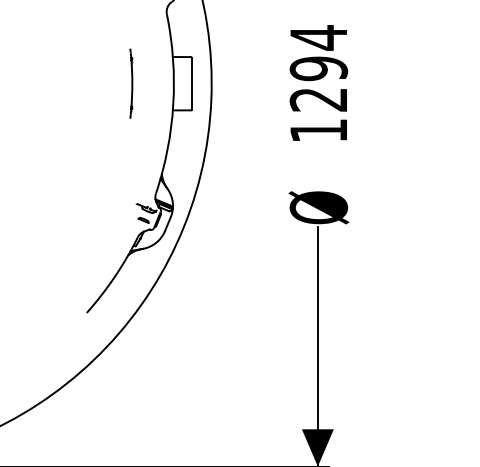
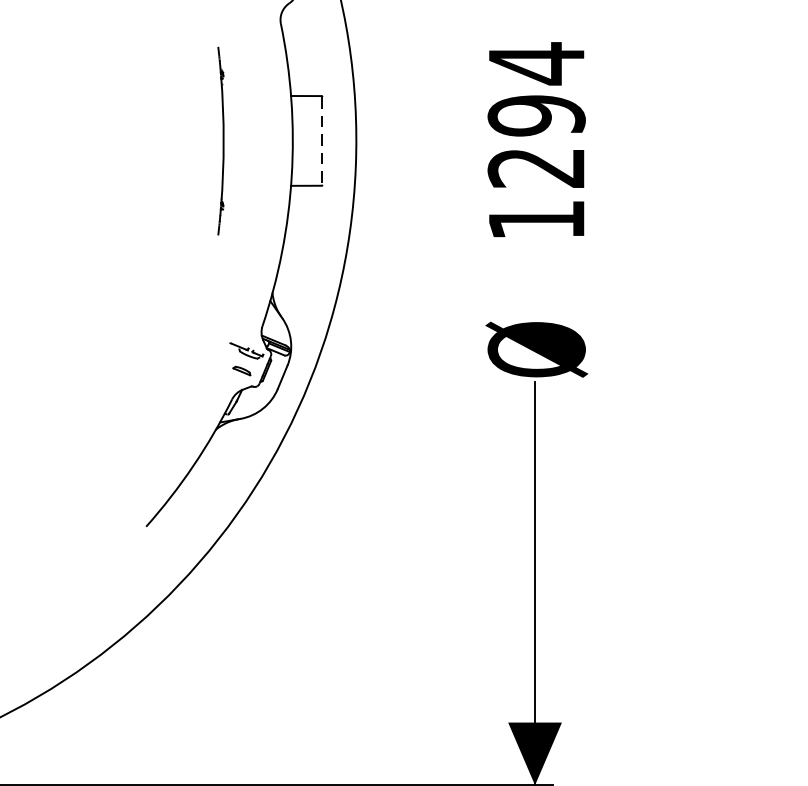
part: (131, 83) -> (221, 140), size x1.6
line: (191, 84) -> (322, 142), solid -> dashed

